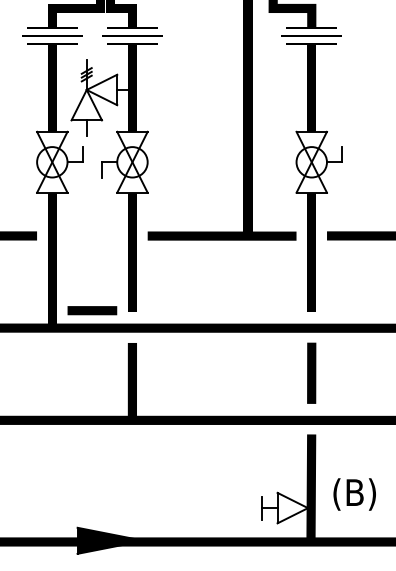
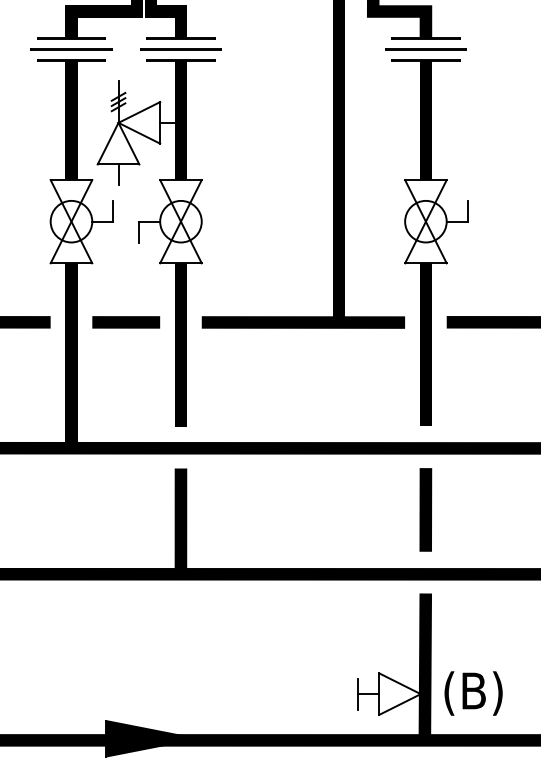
line: (92, 310) -> (126, 322), moved
text: (354, 494) -> (473, 693), moved

